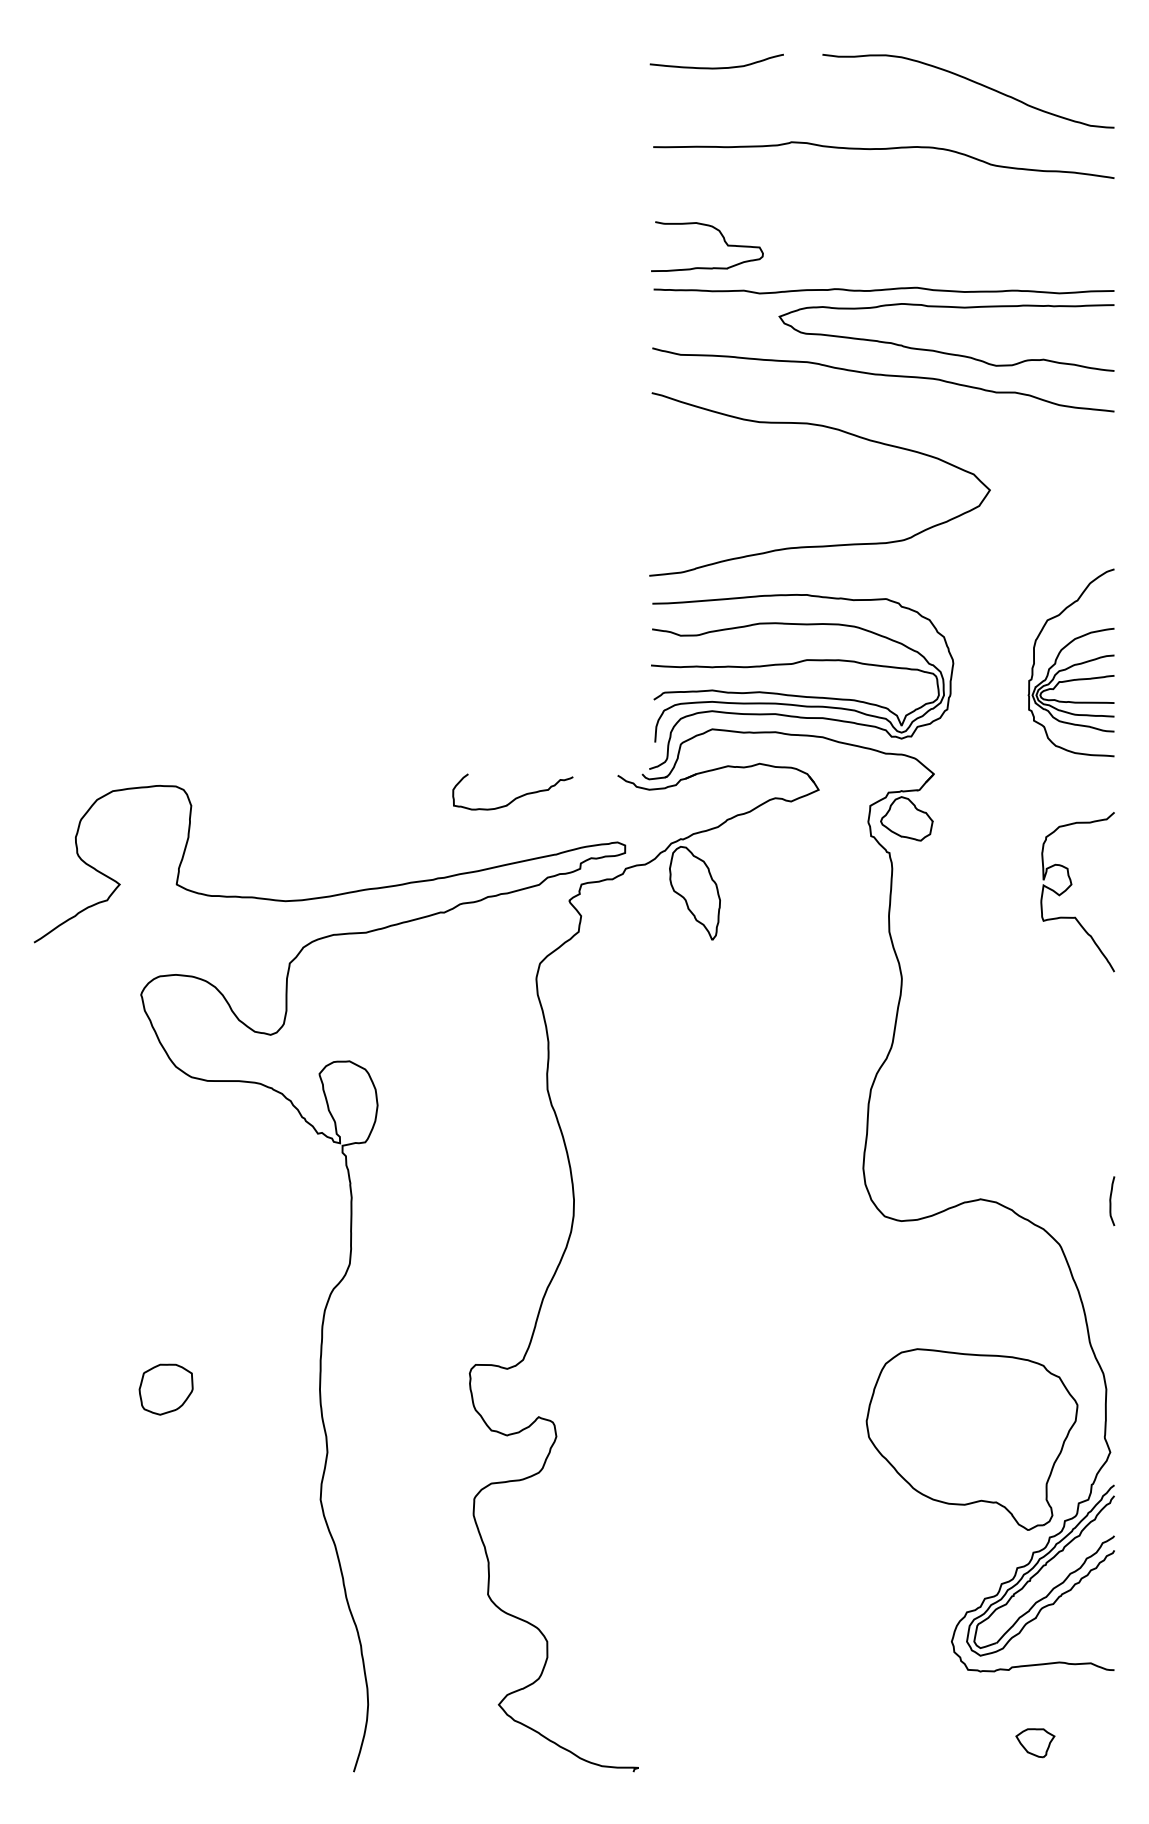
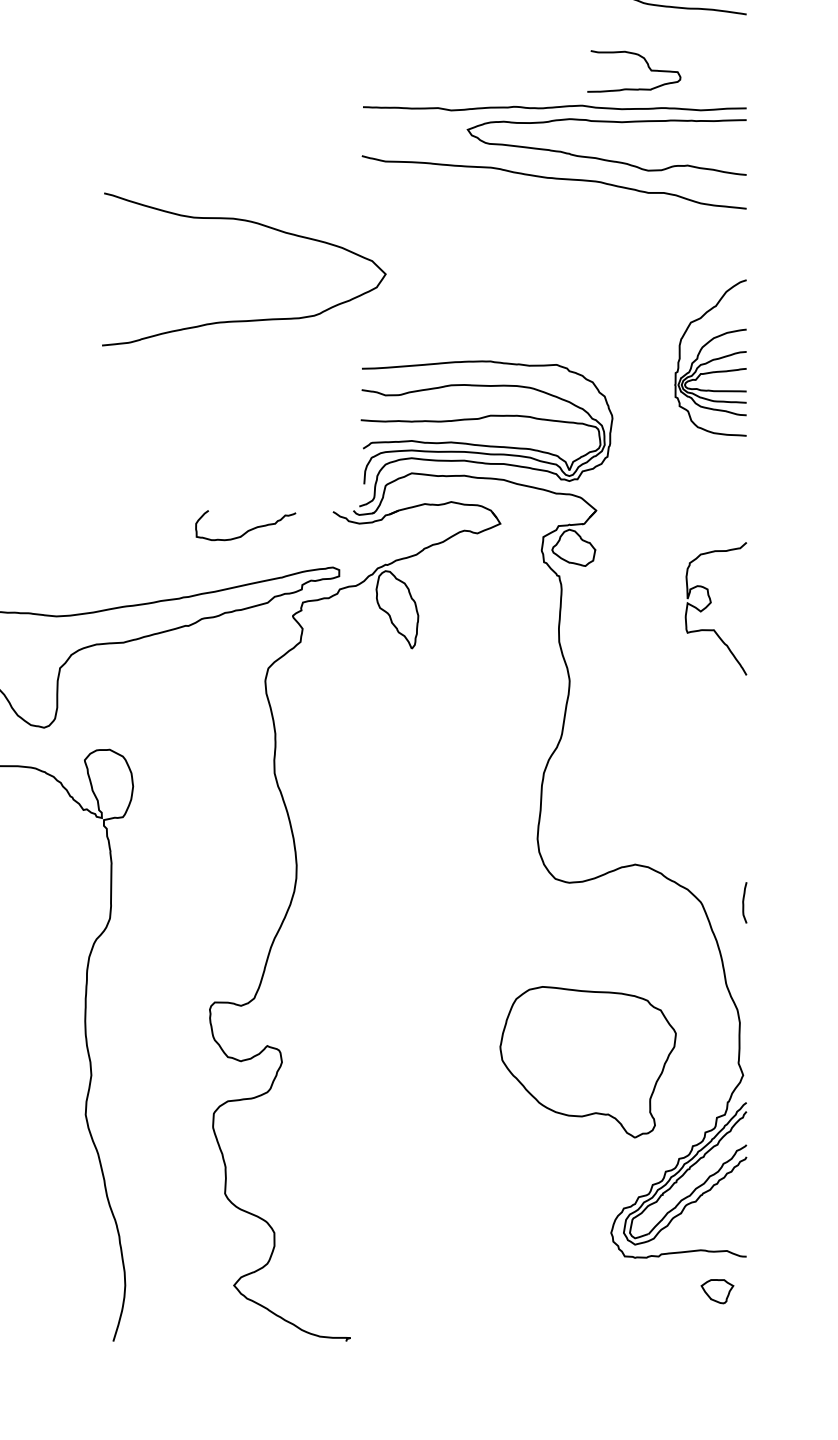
curve: (723, 240) -> (647, 66), moved
curve: (832, 429) -> (254, 223), moved
part: (1070, 662) -> (710, 357), moved
curve: (1111, 1201) -> (744, 903), moved
part: (971, 1439) -> (587, 1062), moved
part: (1035, 1743) -> (717, 1291), moved

